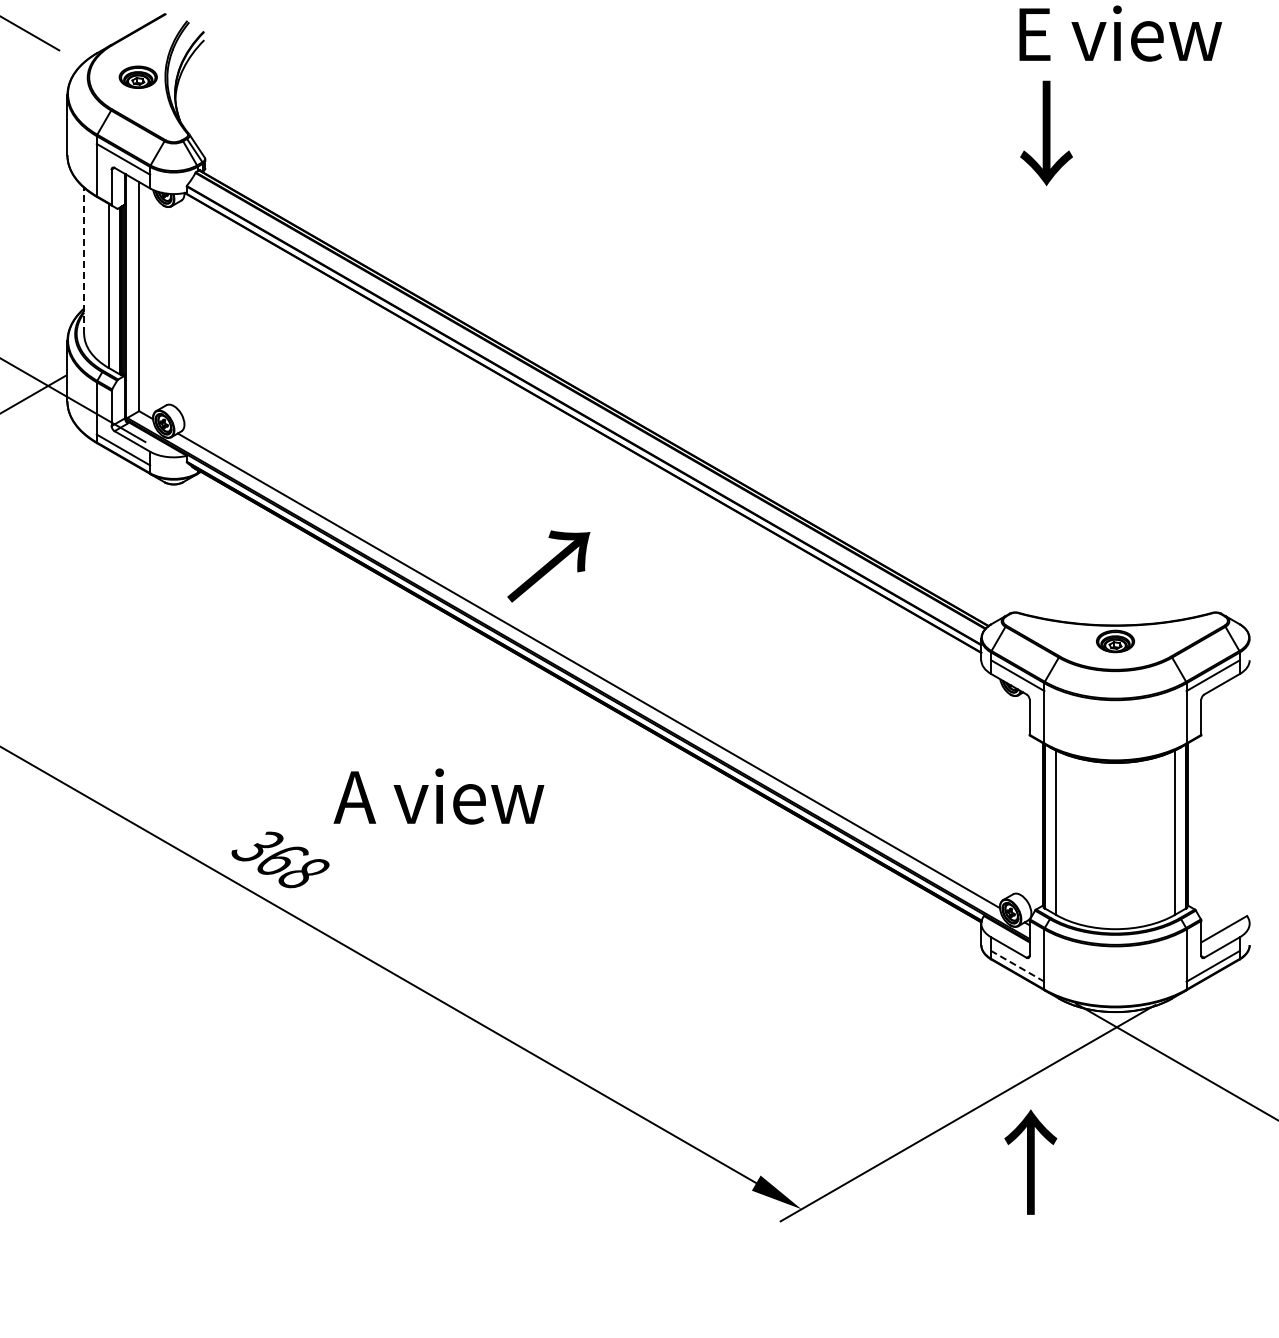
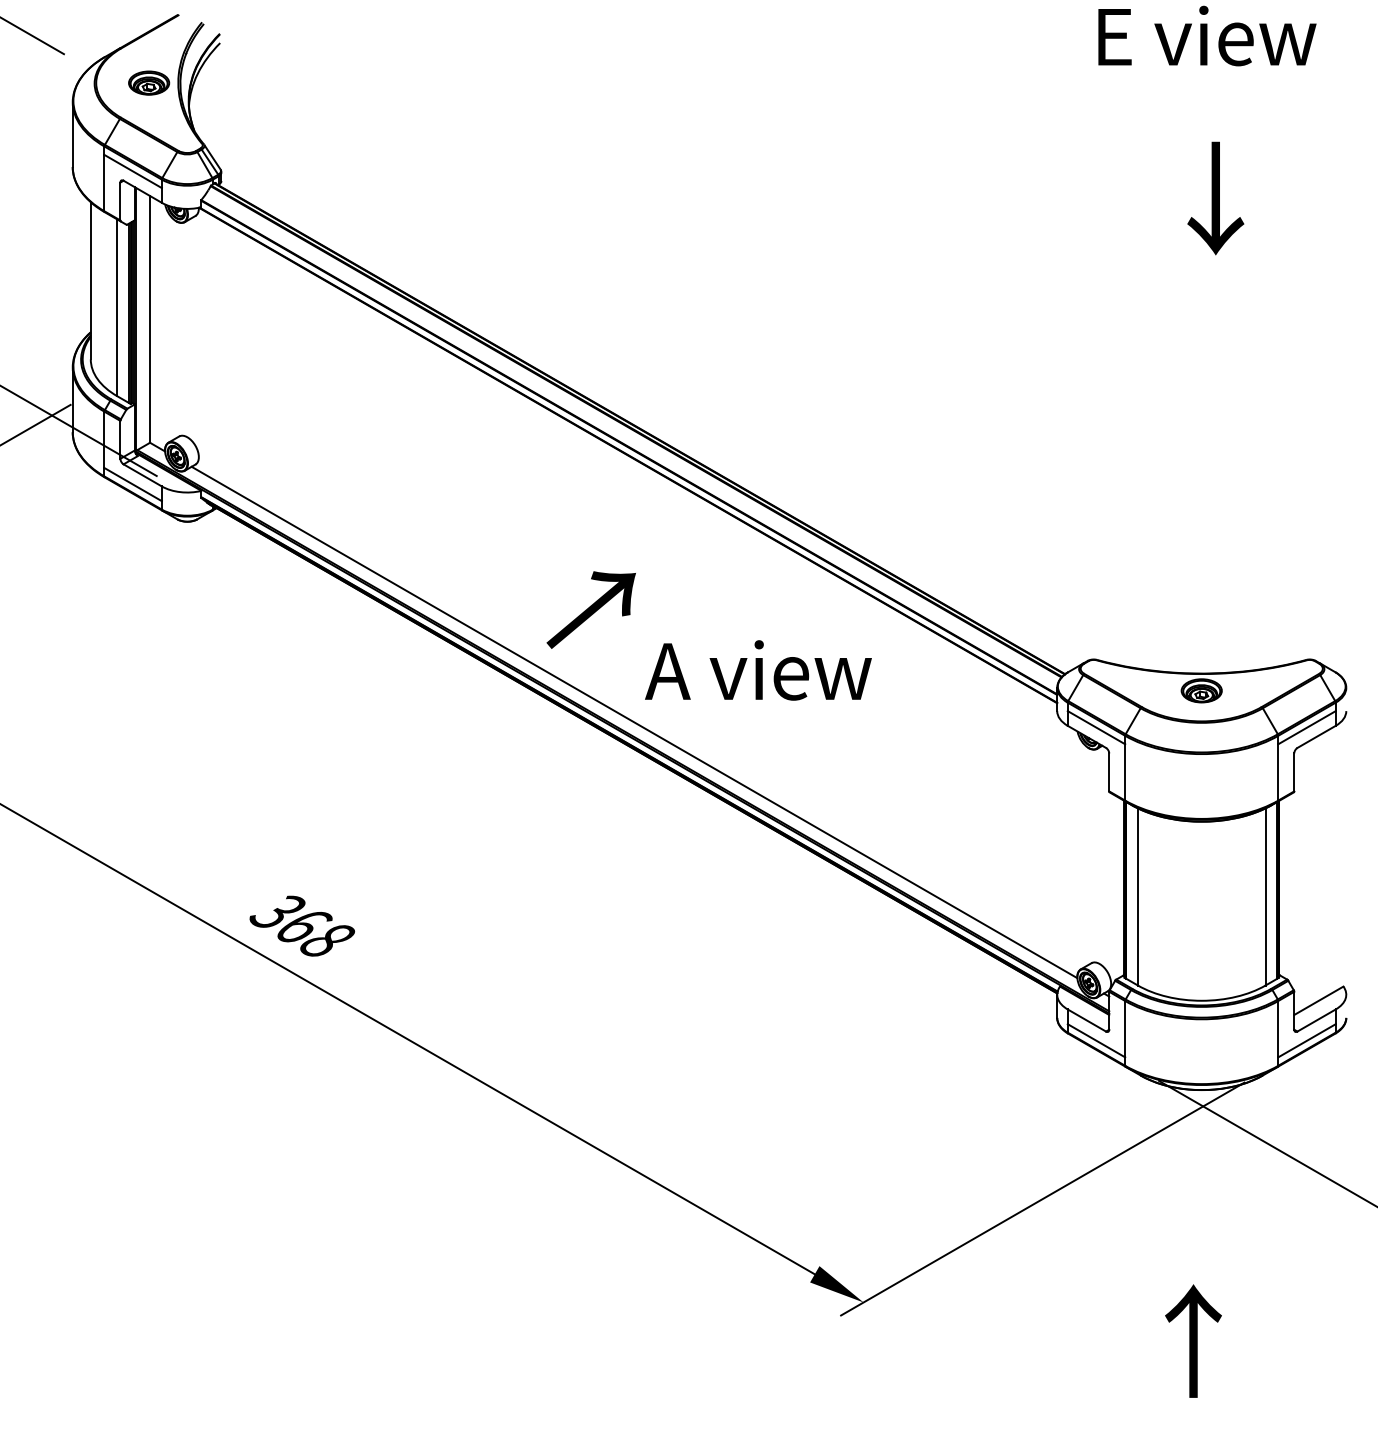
text: (1046, 133) -> (1215, 198), moved
line: (84, 260) -> (91, 280), dashed -> solid
text: (438, 796) -> (757, 670), moved
line: (1017, 966) -> (1096, 1040), dashed -> solid
text: (1030, 1161) -> (1193, 1340), moved

